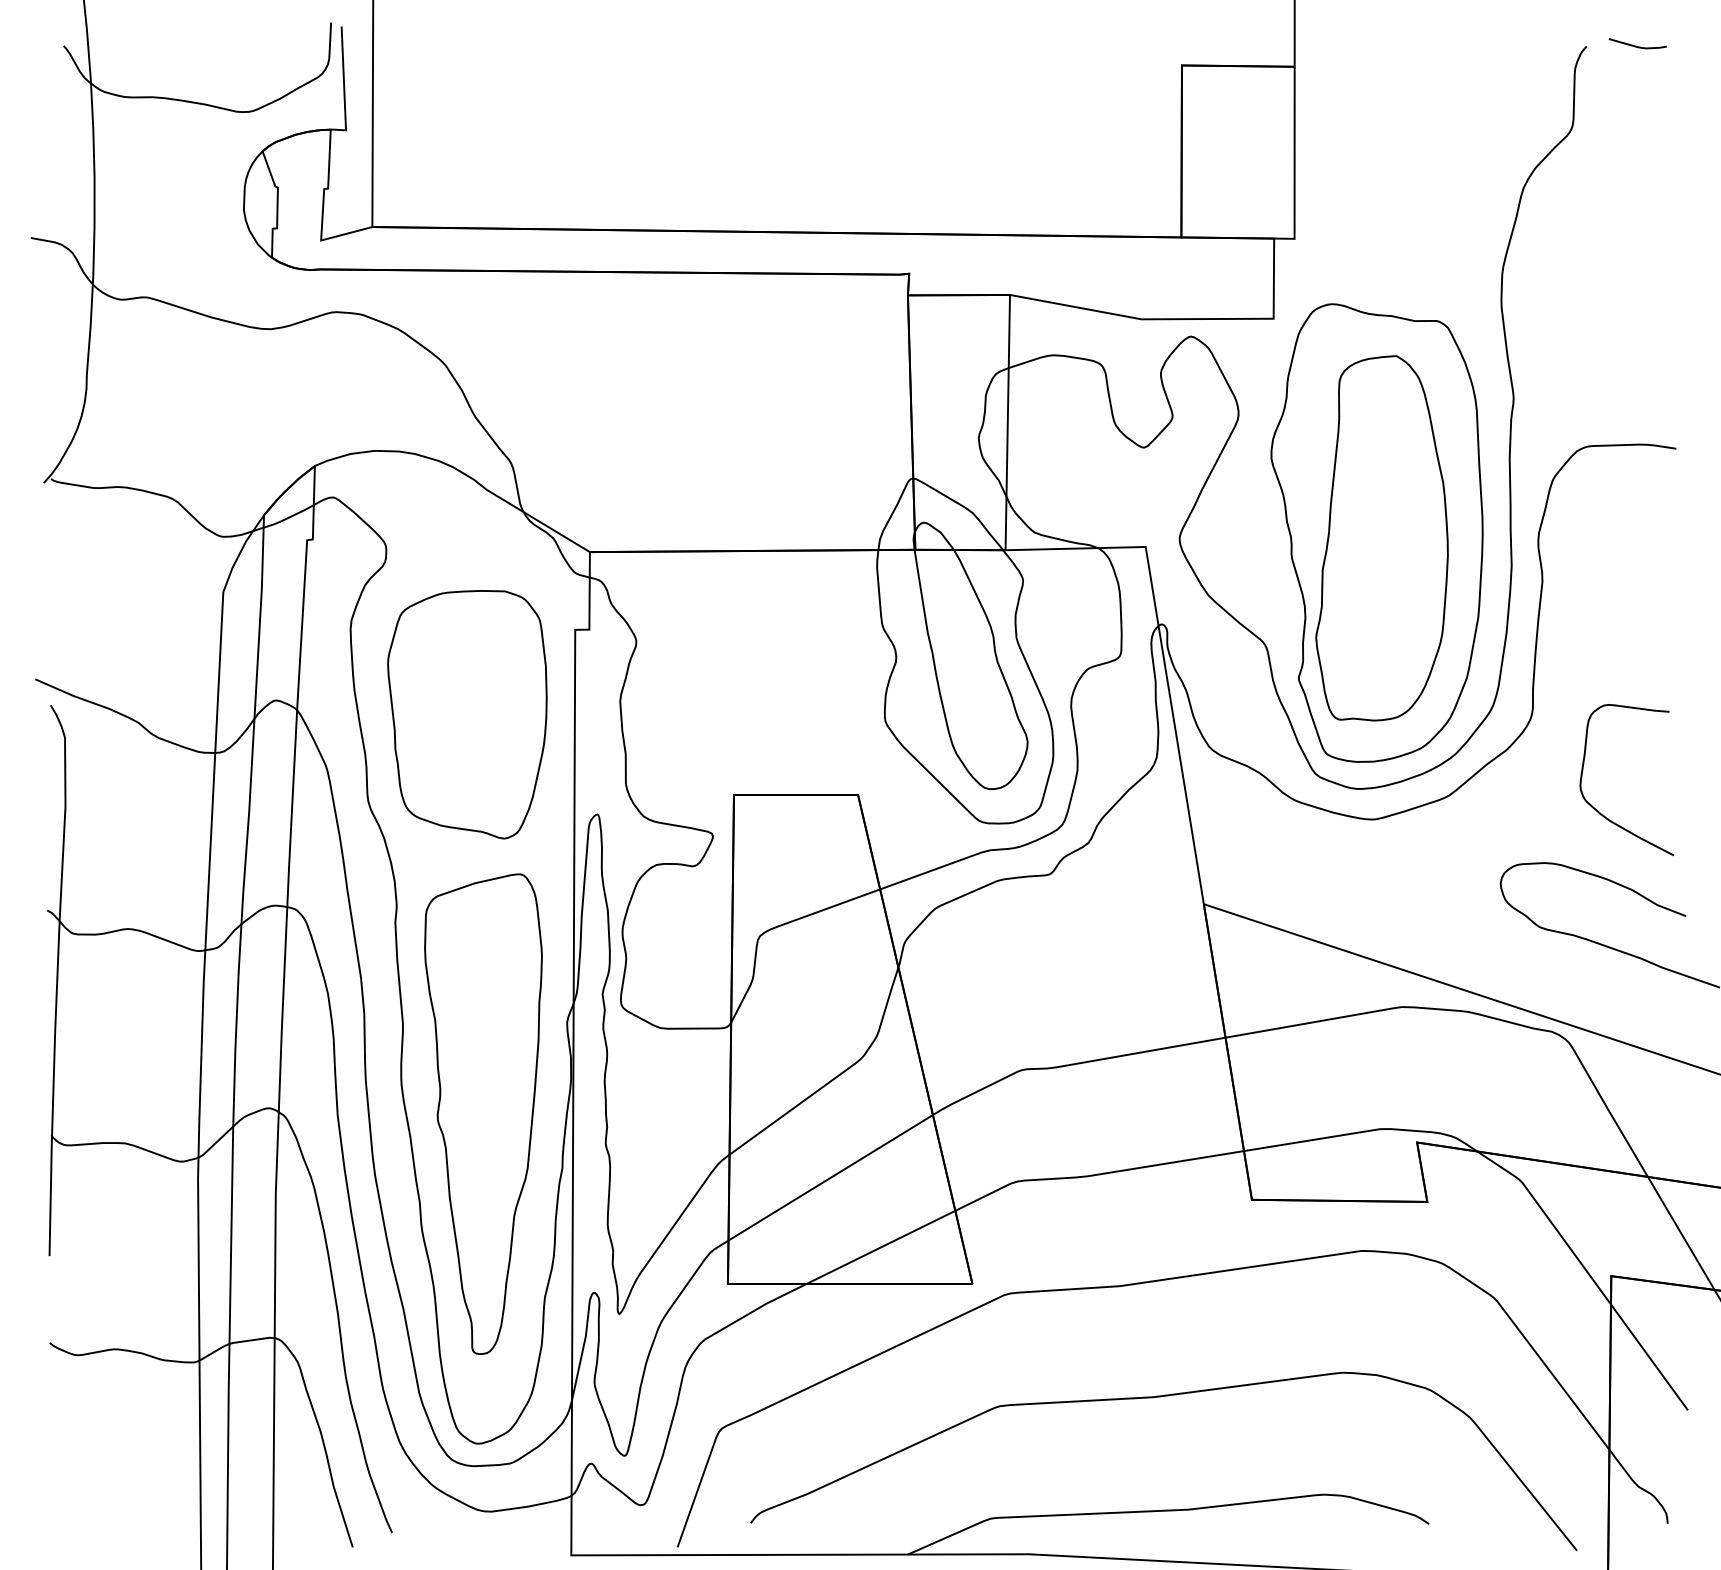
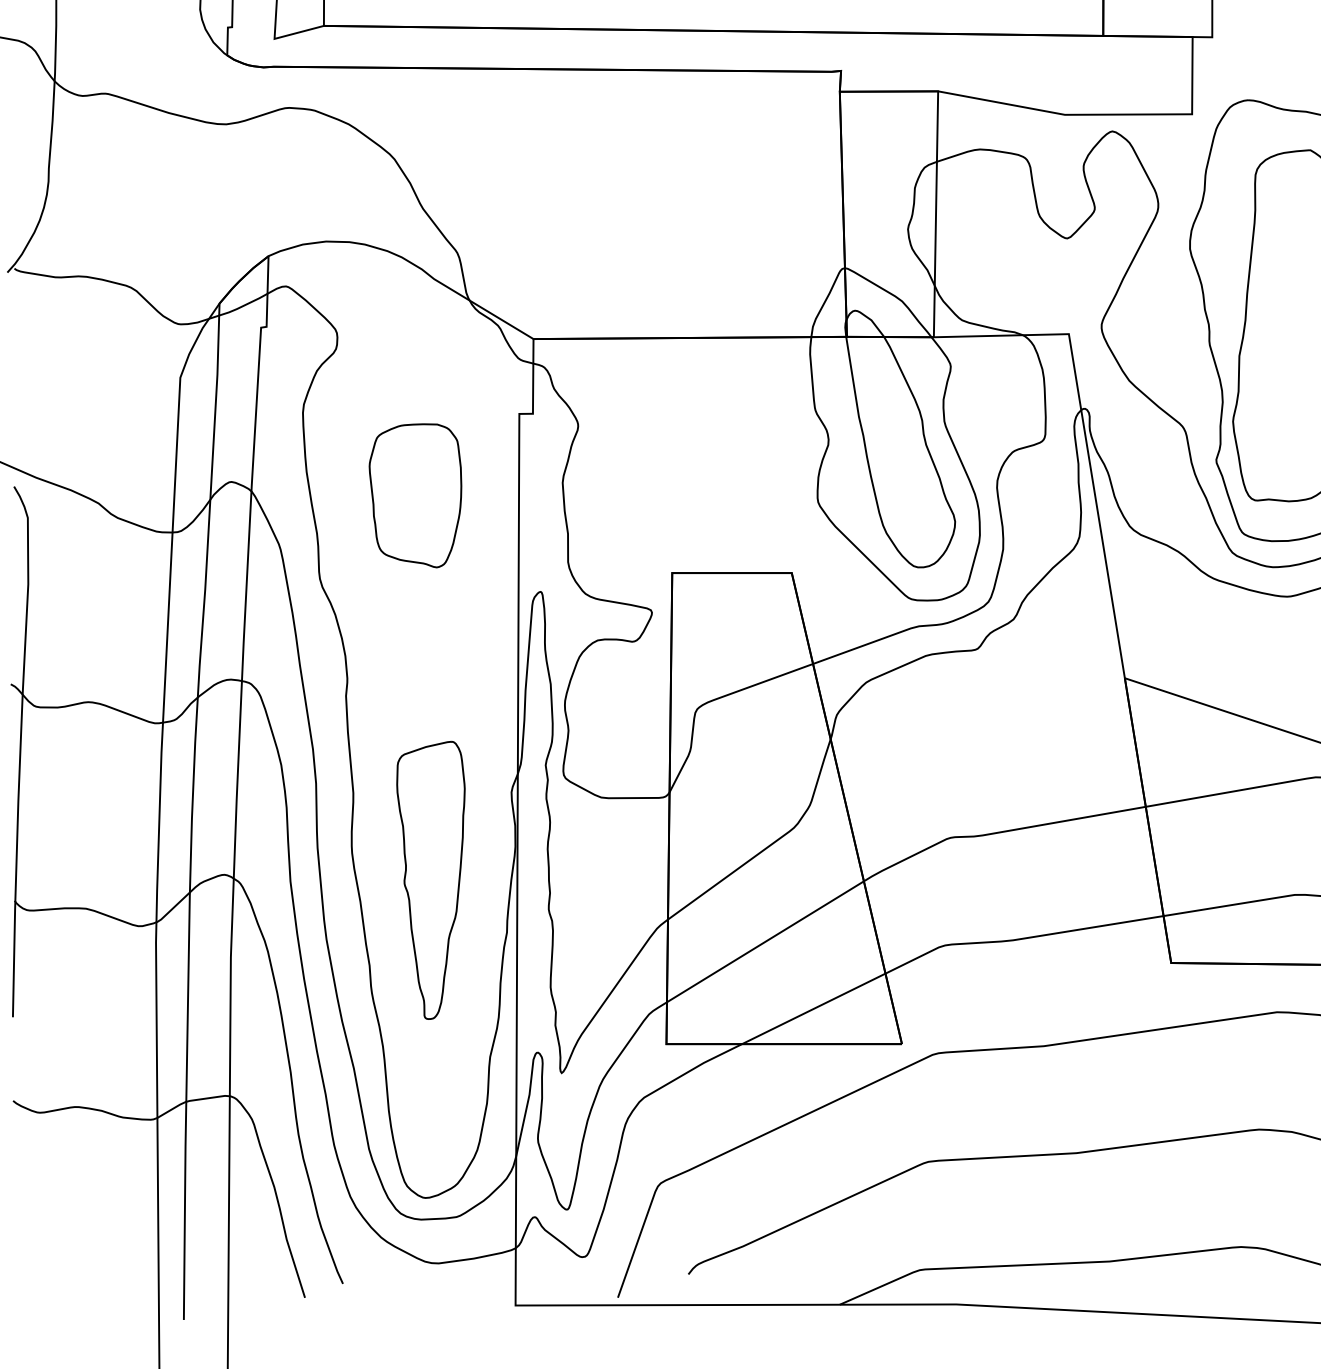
part: (467, 714) -> (415, 495), size x0.6
part: (483, 1113) -> (430, 879), size x0.6

